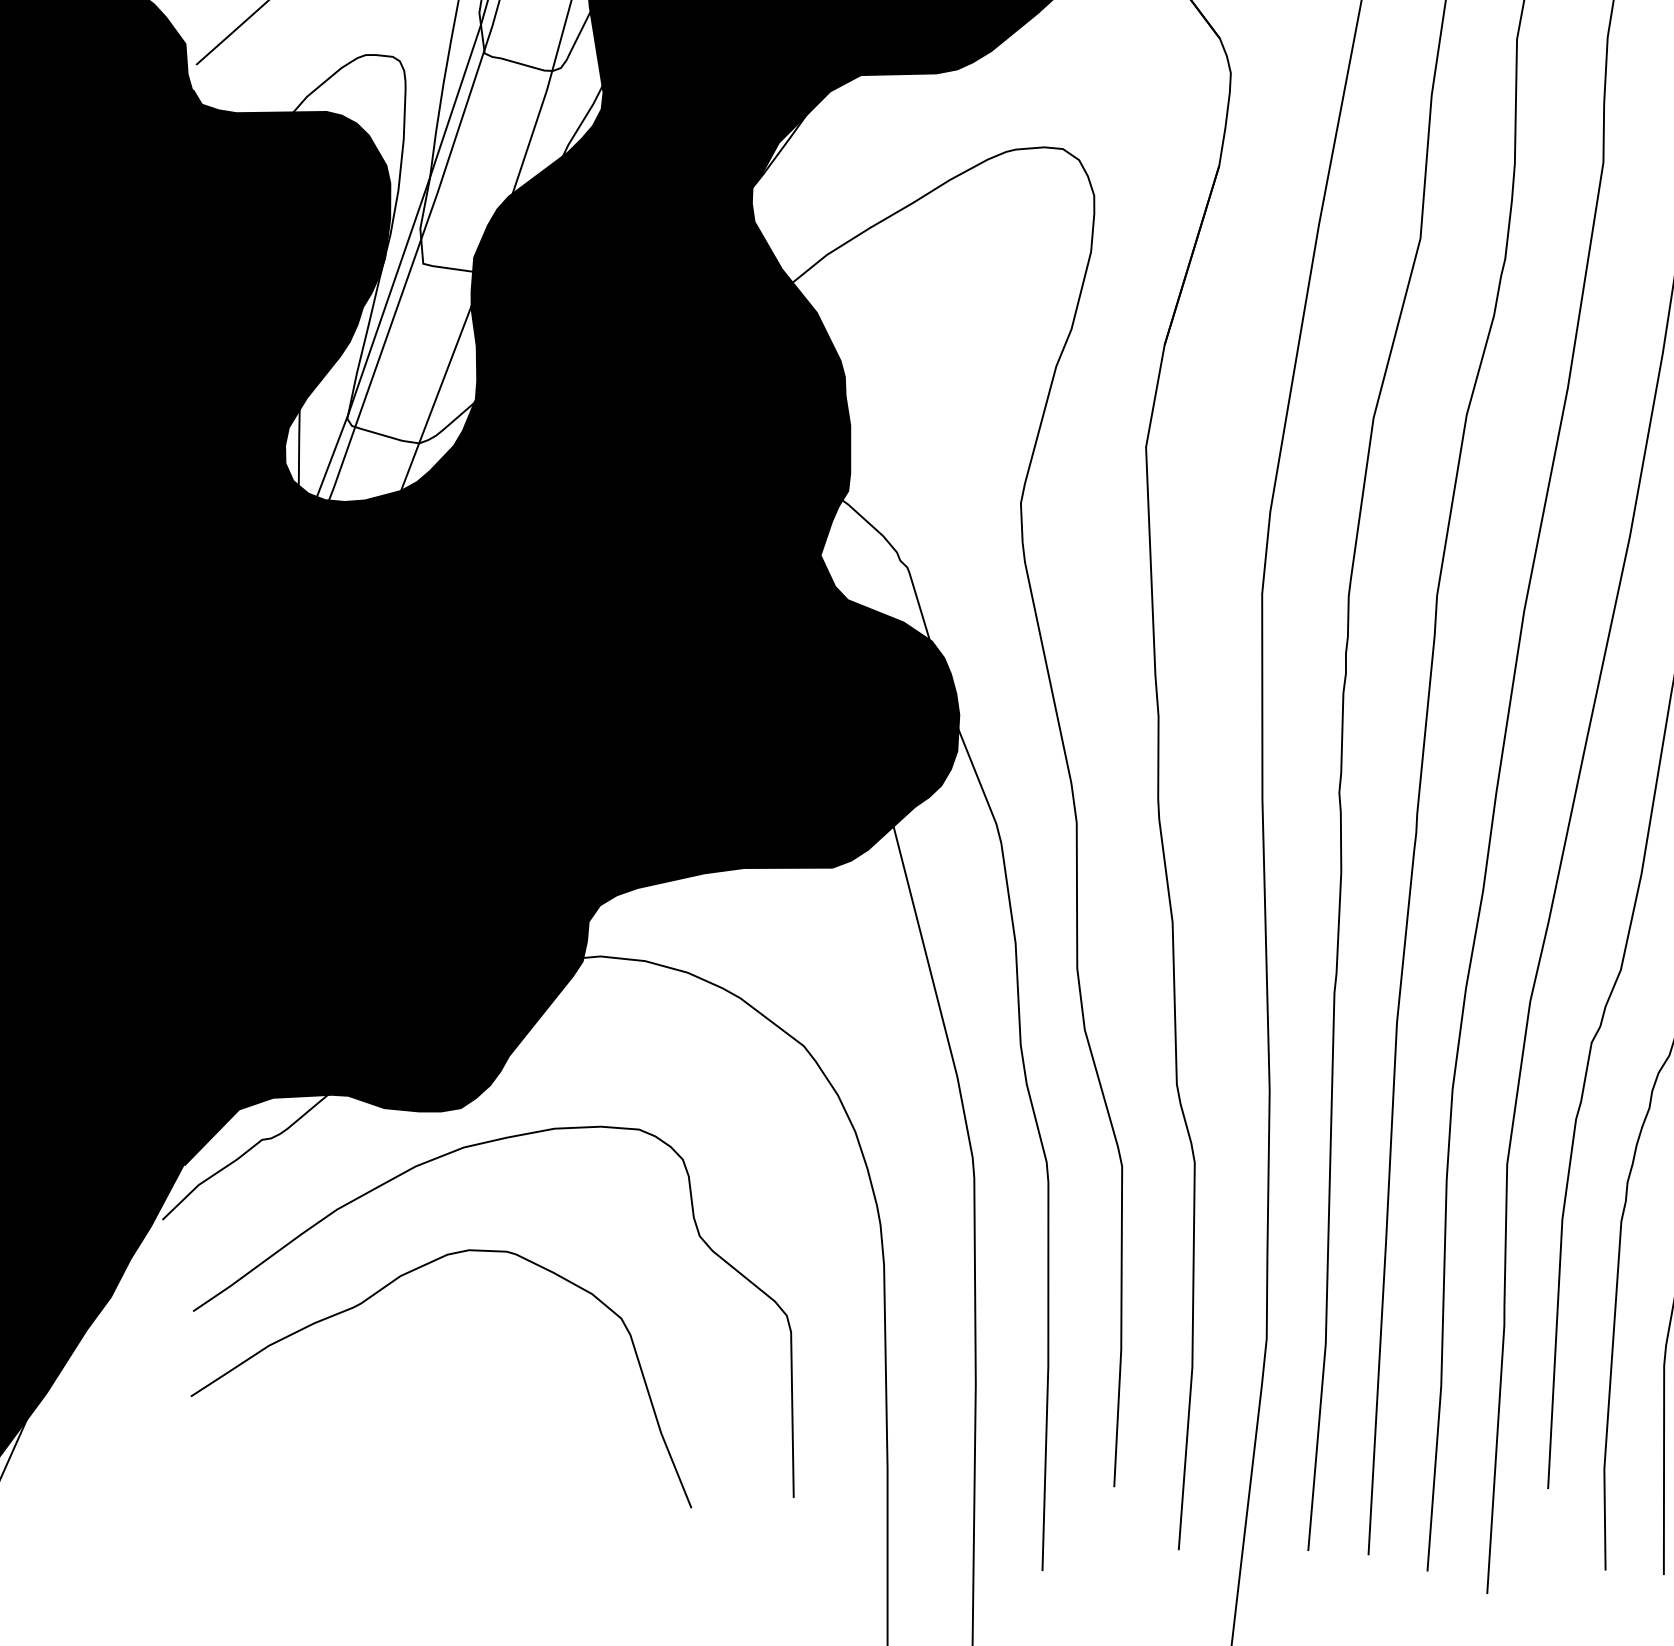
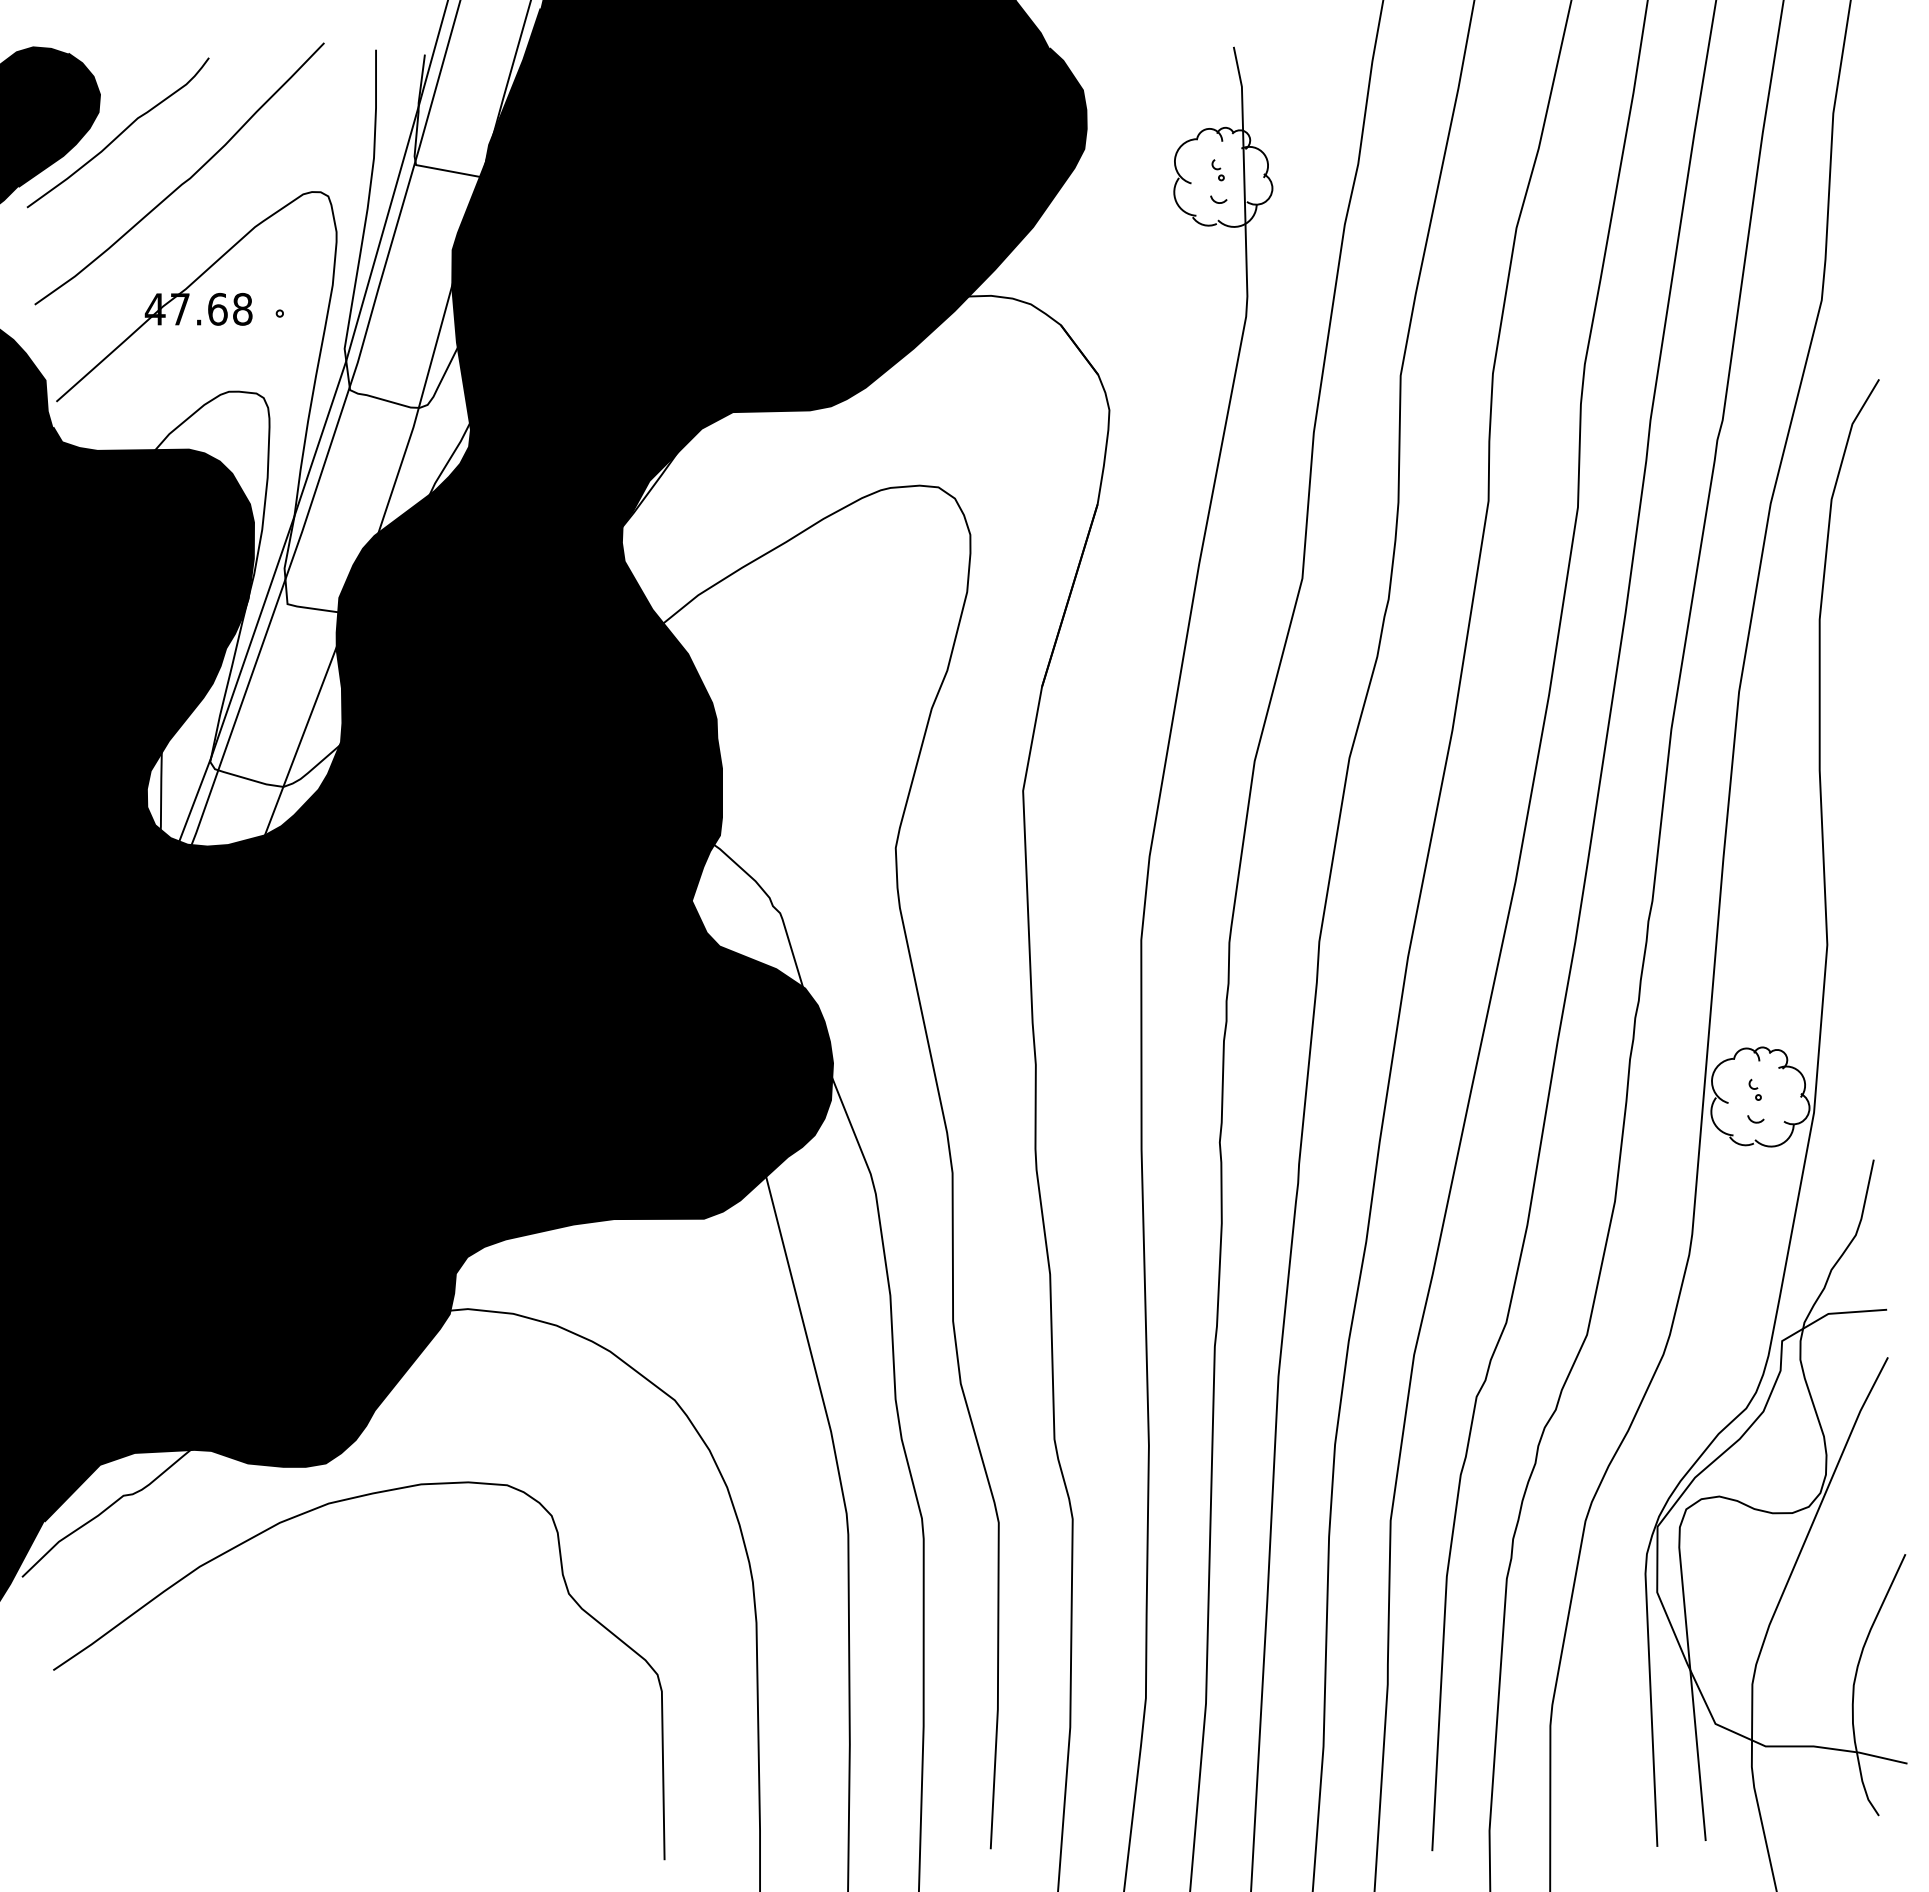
curve: (380, 1291) -> (243, 1650), removed

